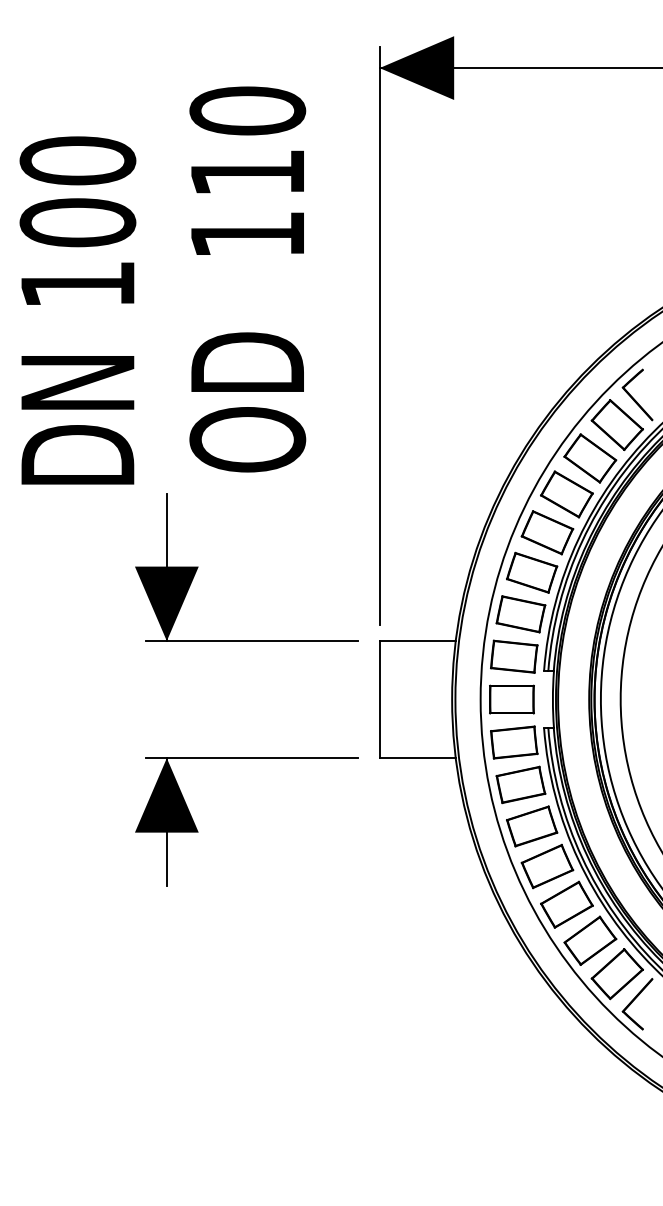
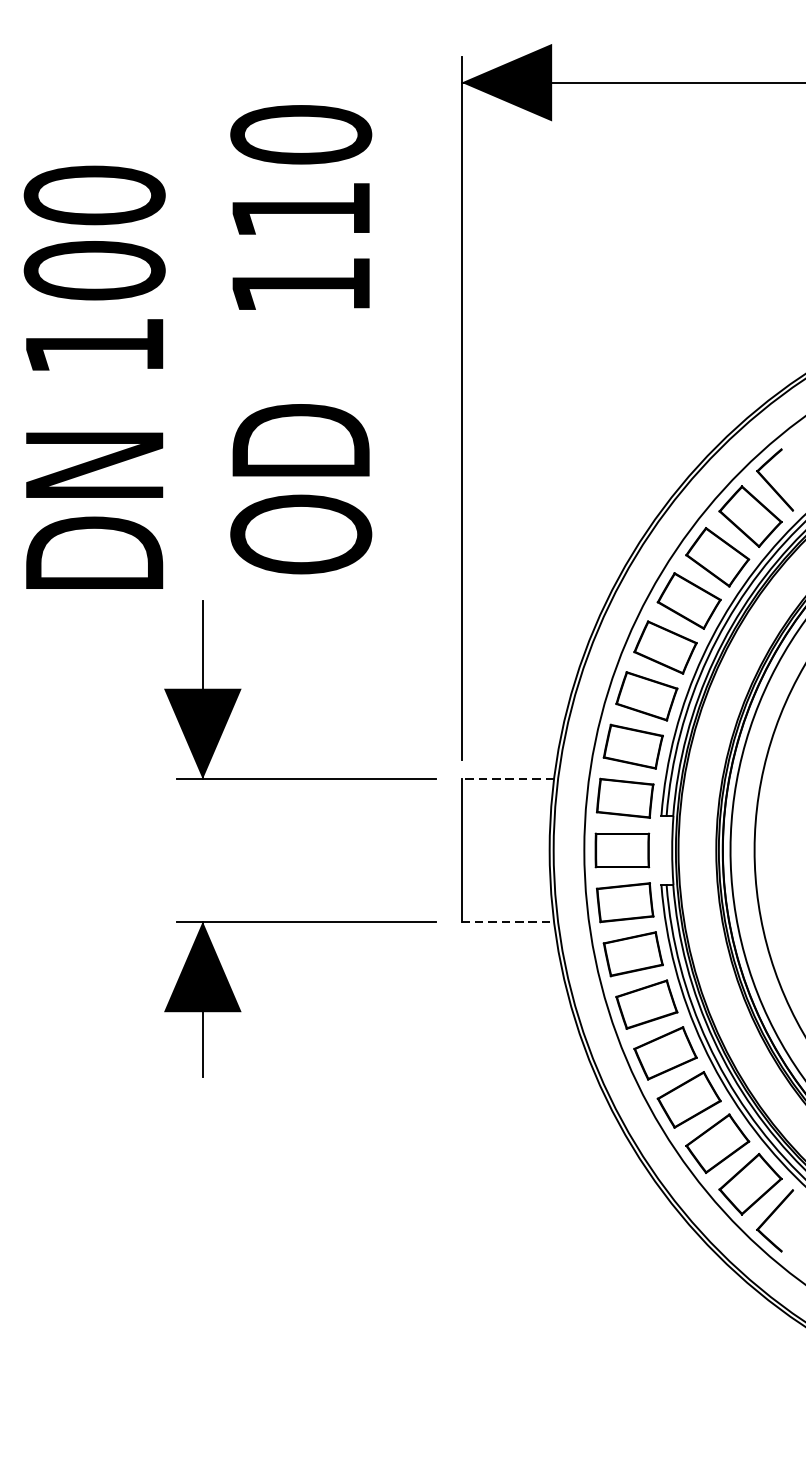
line: (417, 641) -> (507, 779), solid -> dashed
line: (418, 758) -> (508, 922), solid -> dashed

